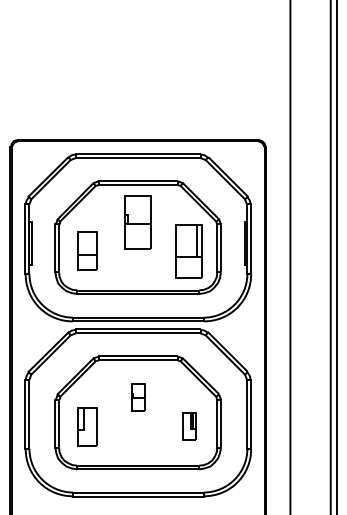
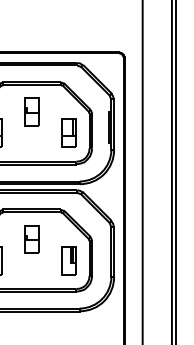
part: (138, 221) -> (32, 111), size x0.71
part: (189, 250) -> (69, 132), size x0.71
part: (138, 396) -> (32, 238), size x1.43
part: (189, 426) -> (69, 260), size x1.43

